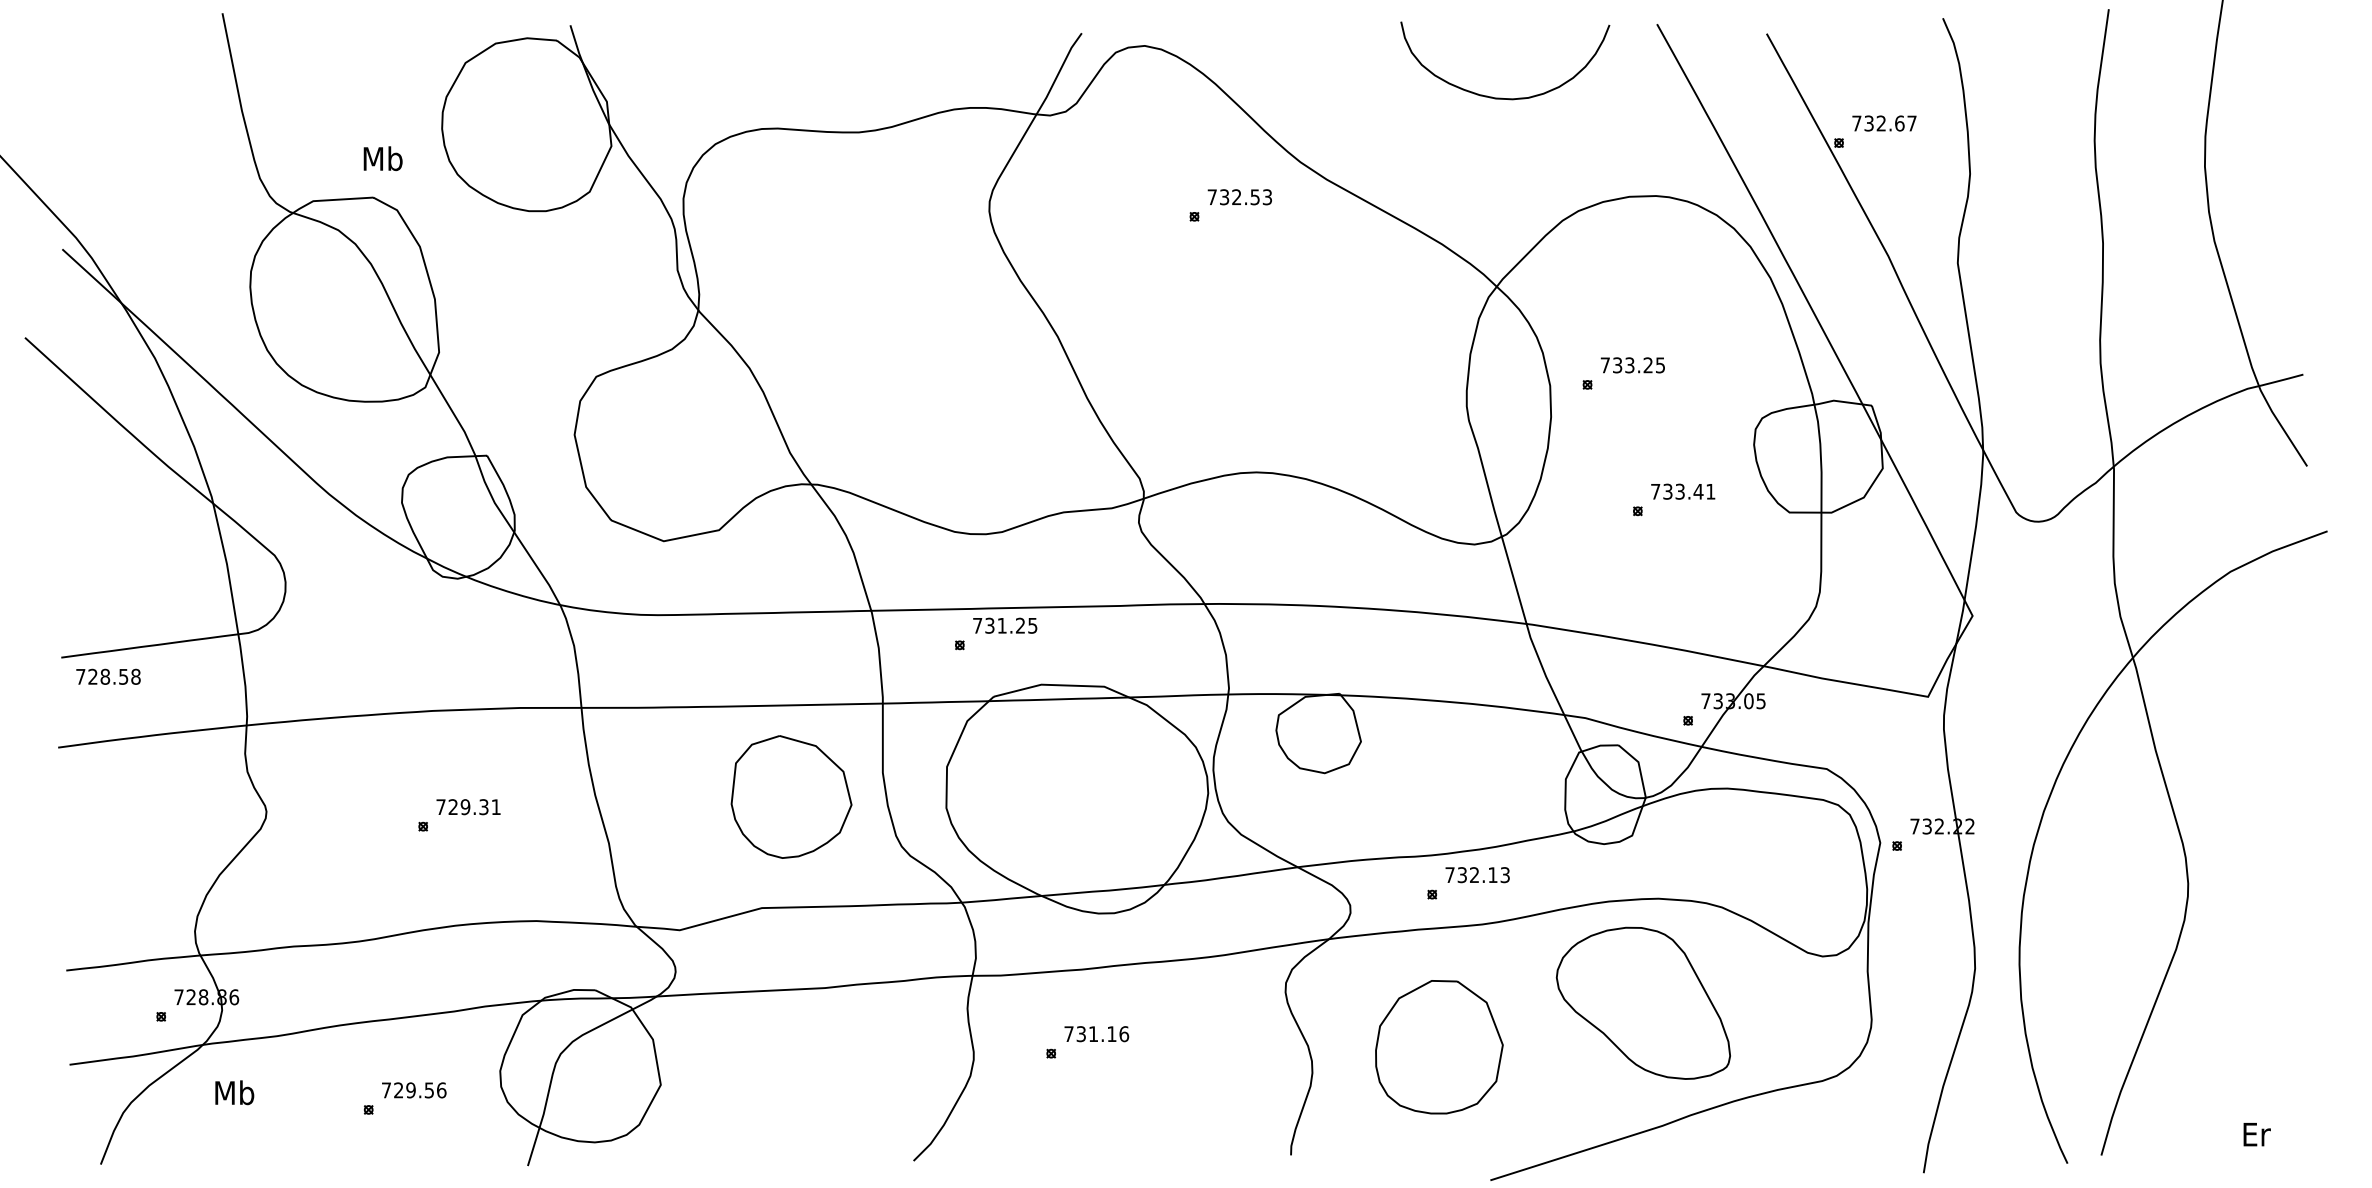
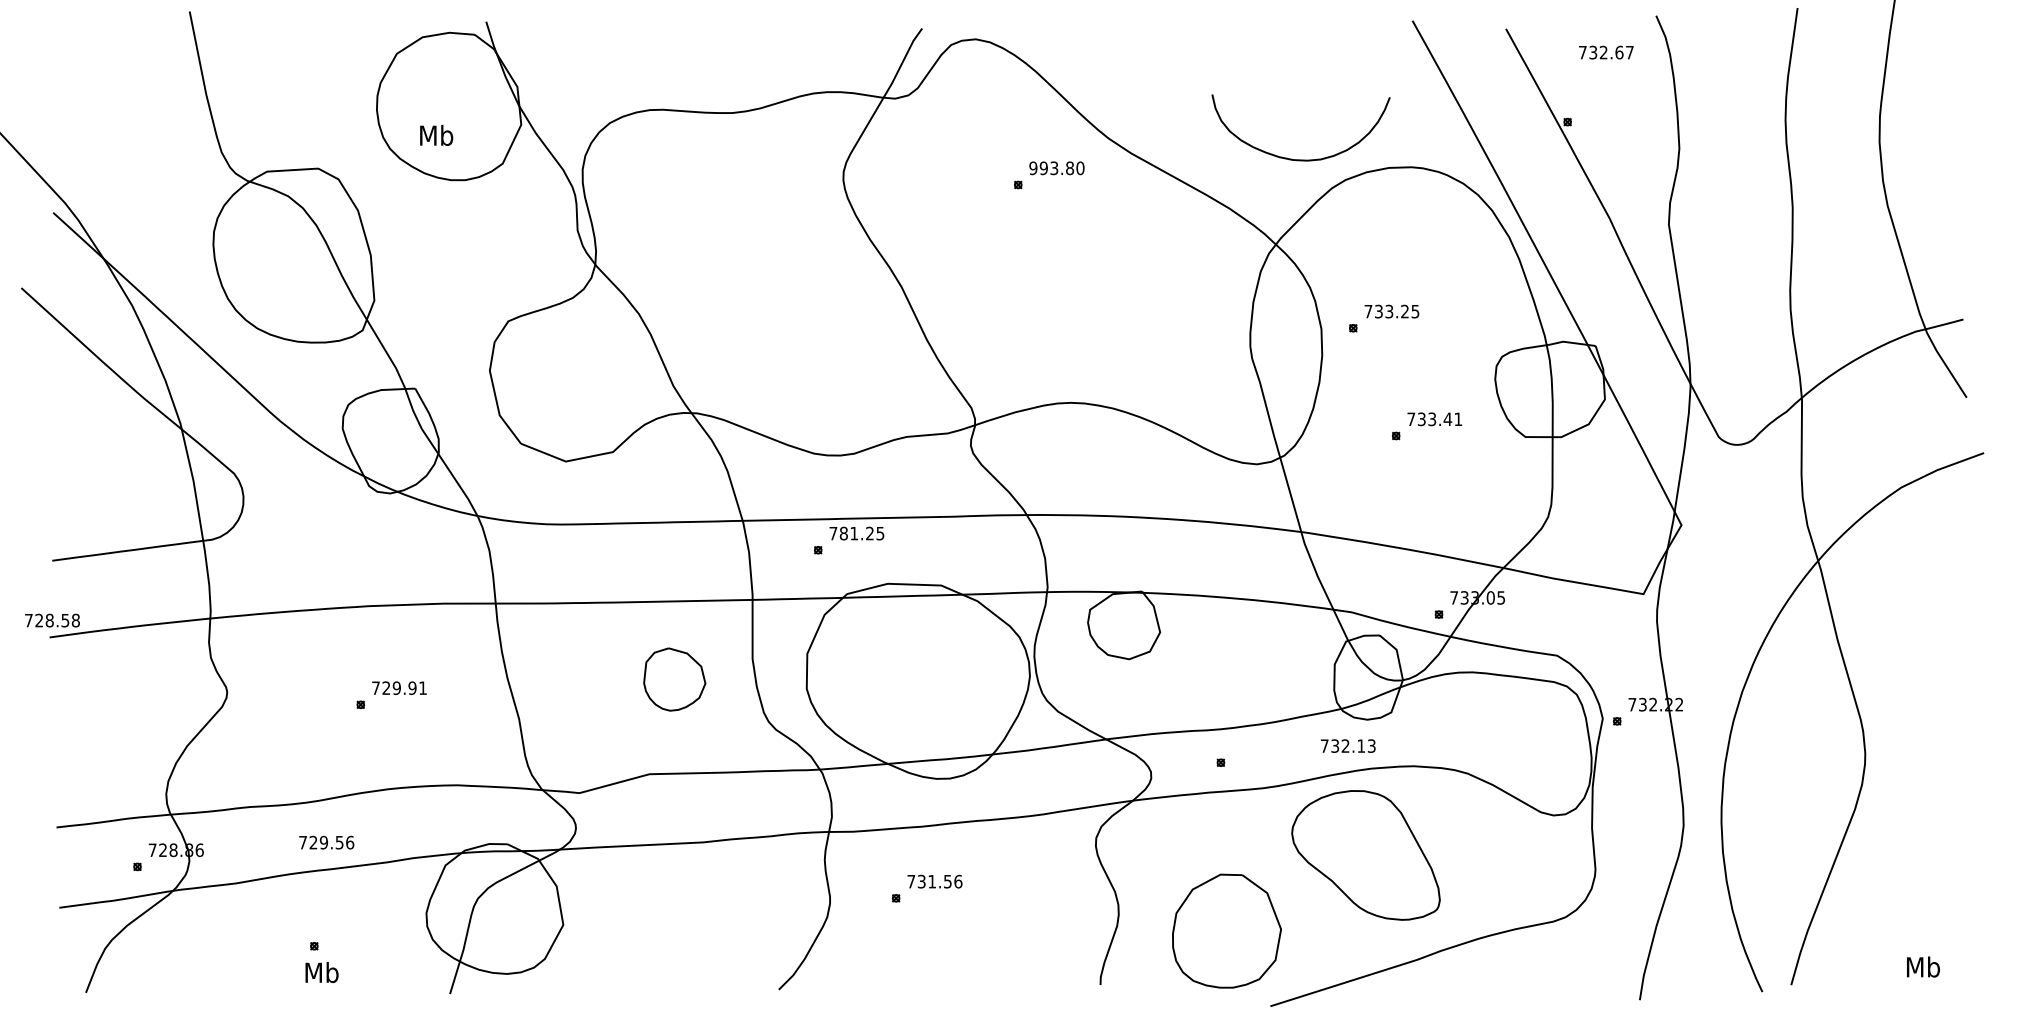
curve: (1501, 97) -> (1297, 159), moved
text: (1884, 123) -> (1606, 52), moved
text: (382, 158) -> (436, 135), moved
text: (1239, 197) -> (1056, 168), 732.53 -> 993.80
text: (989, 625) -> (843, 533), 731.25 -> 781.25
text: (108, 676) -> (52, 620), moved
part: (791, 796) -> (674, 679), size x0.6
text: (483, 806) -> (412, 687), 729.31 -> 729.91
text: (1477, 875) -> (1348, 746), moved
part: (1642, 1002) -> (1365, 854), moved
text: (1111, 1034) -> (947, 881), 731.16 -> 731.56
part: (1439, 1047) -> (1227, 931), moved
text: (414, 1090) -> (326, 842), moved
text: (234, 1092) -> (321, 972), moved
text: (2256, 1134) -> (1923, 967), Er -> Mb

